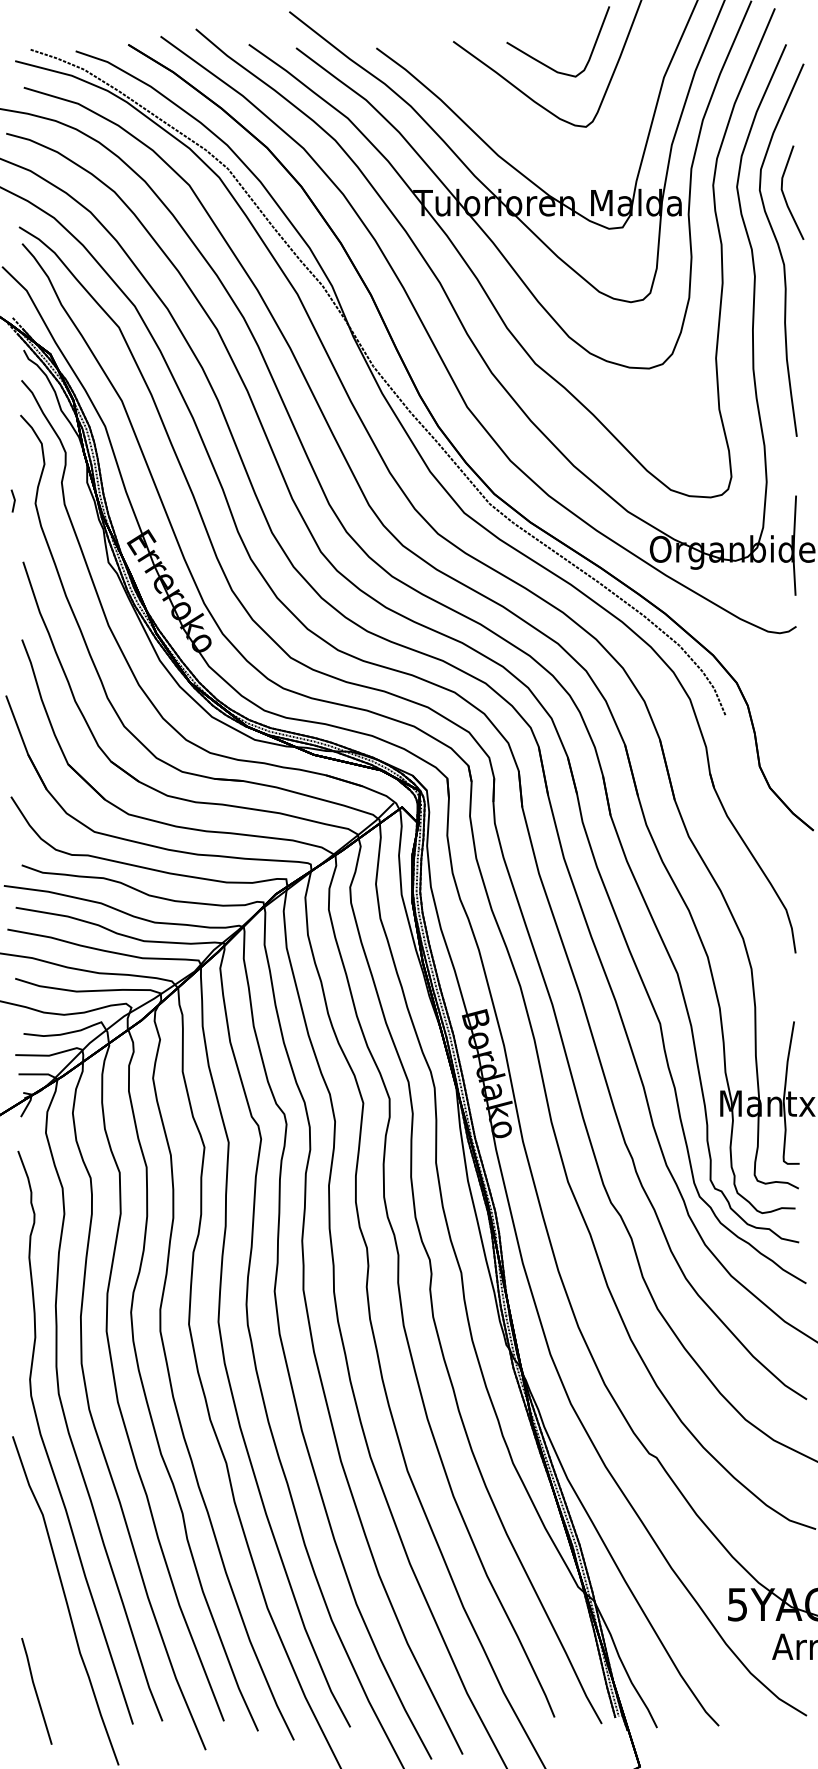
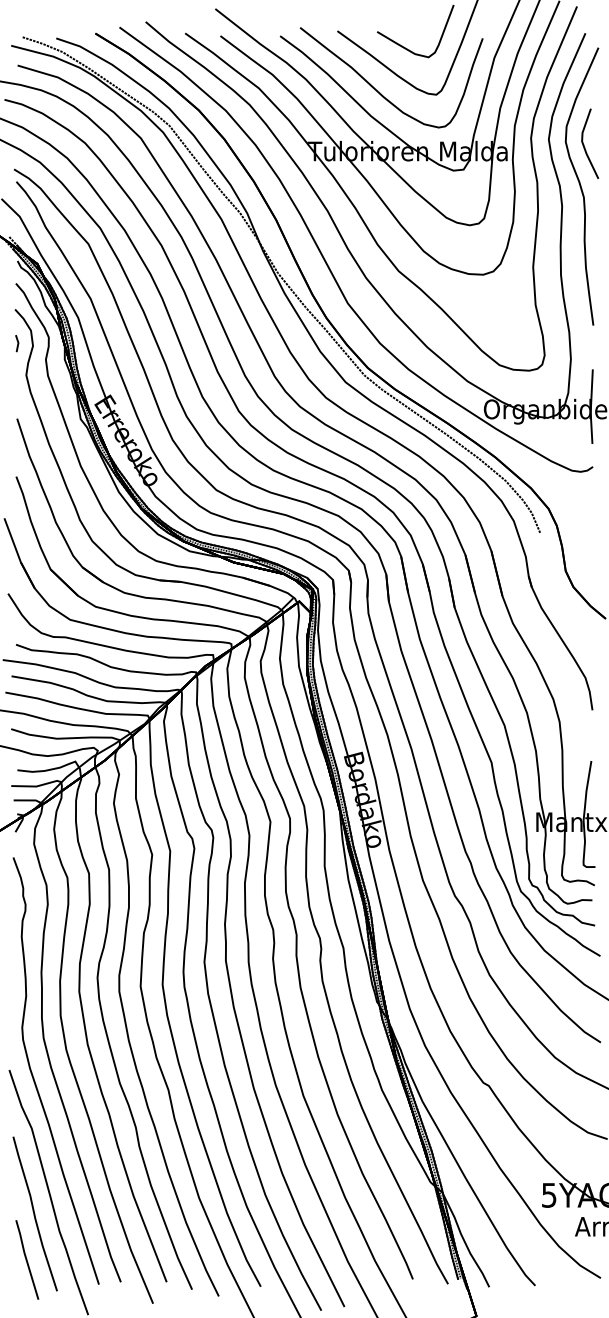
curve: (507, 121) -> (377, 90), added
line: (13, 499) -> (17, 342), moved
part: (47, 1629) -> (35, 1213), added

